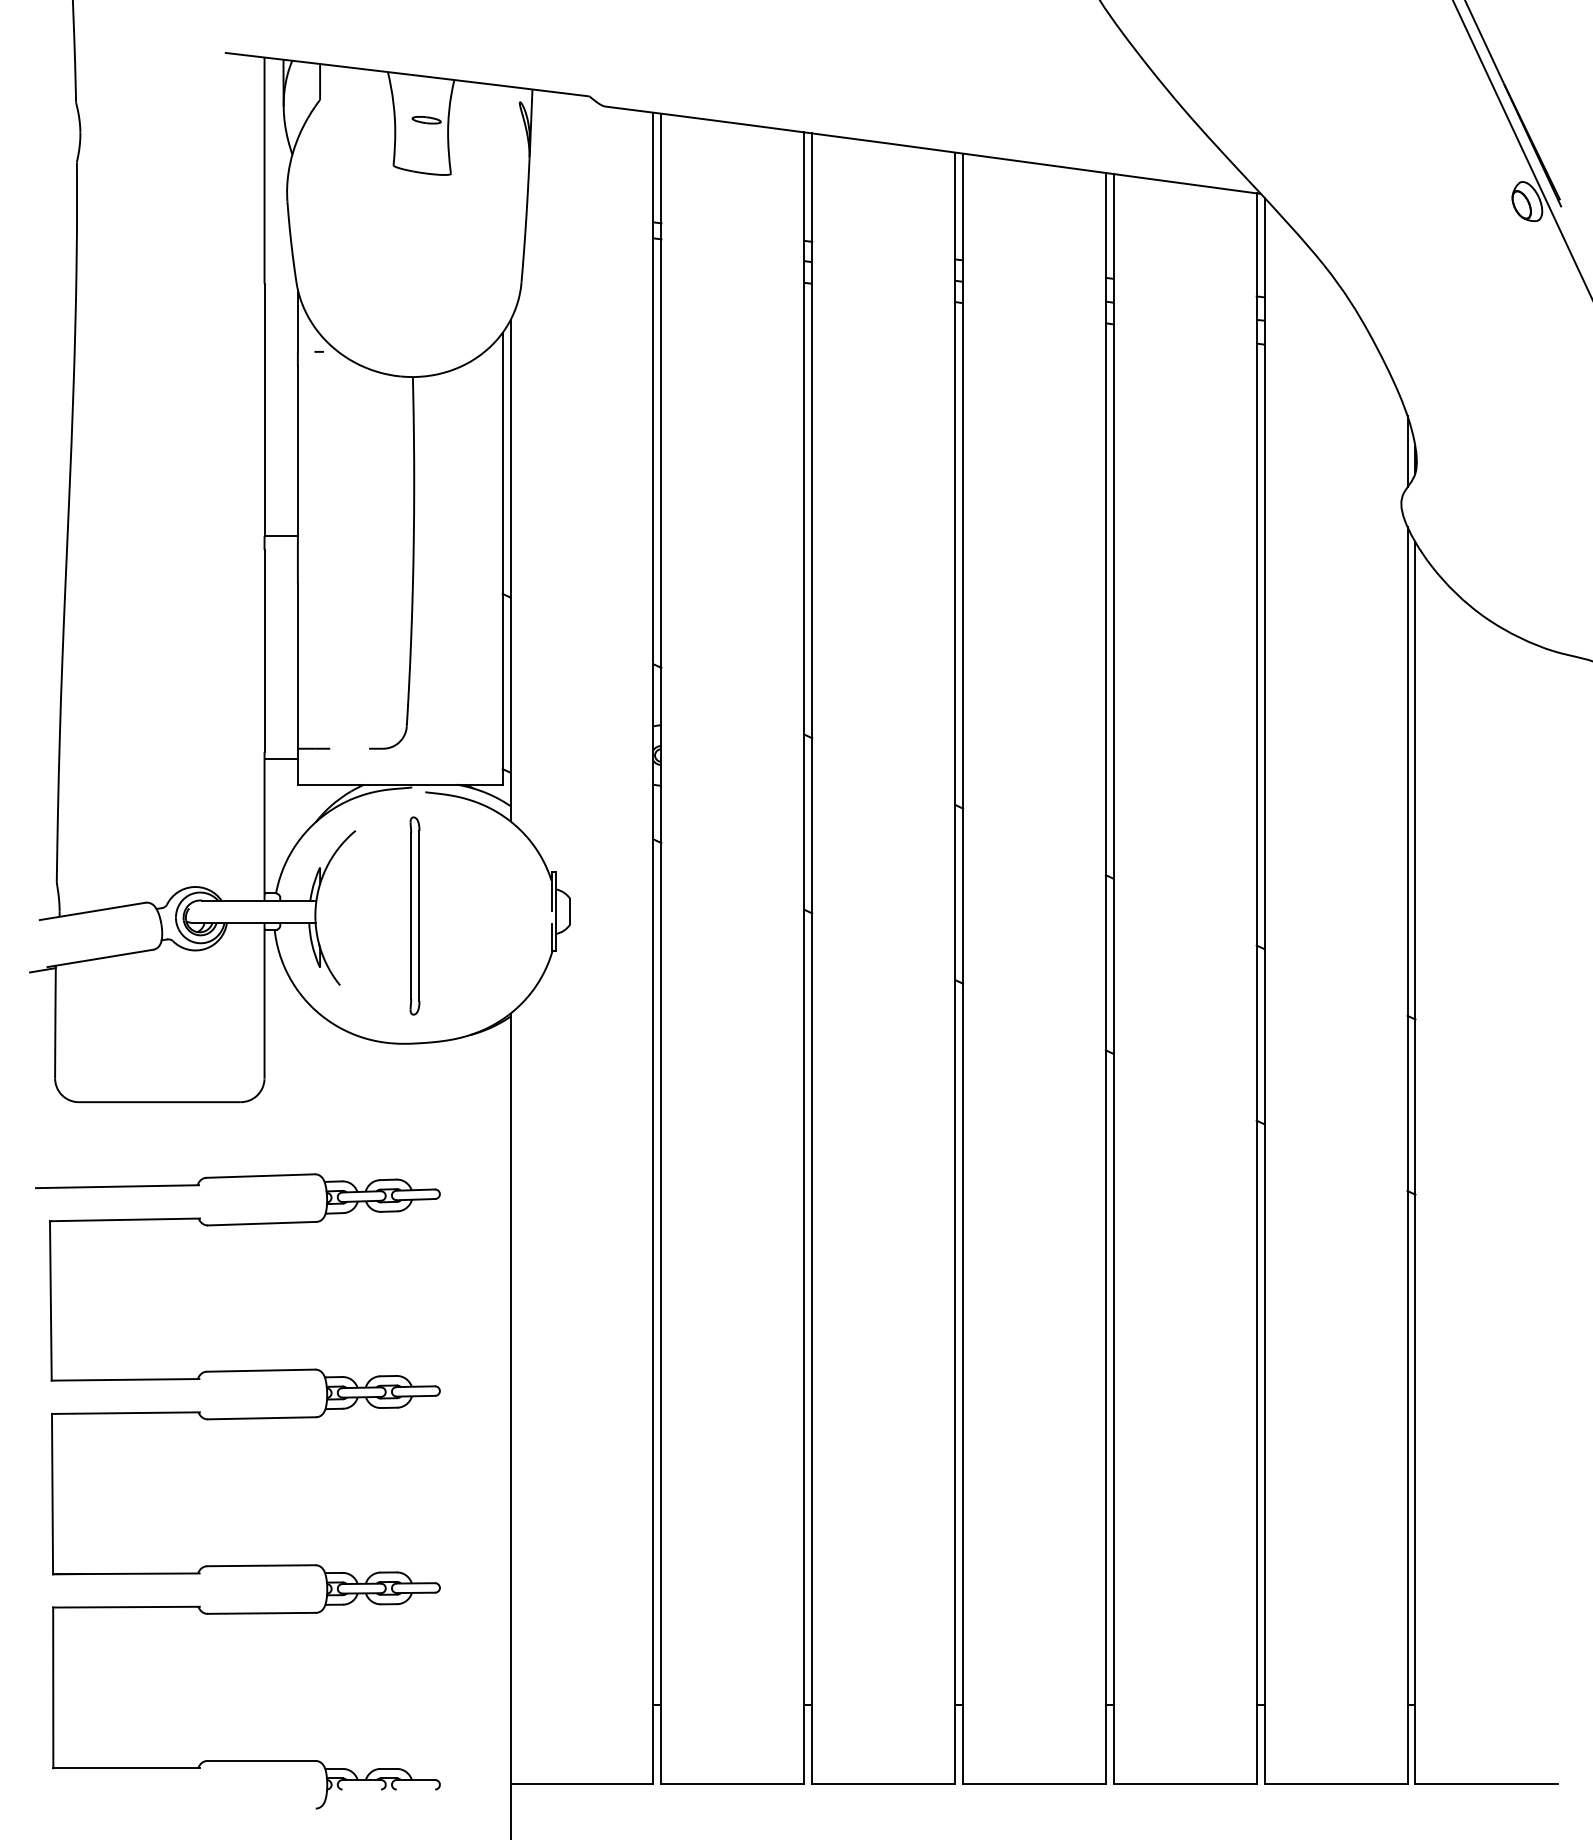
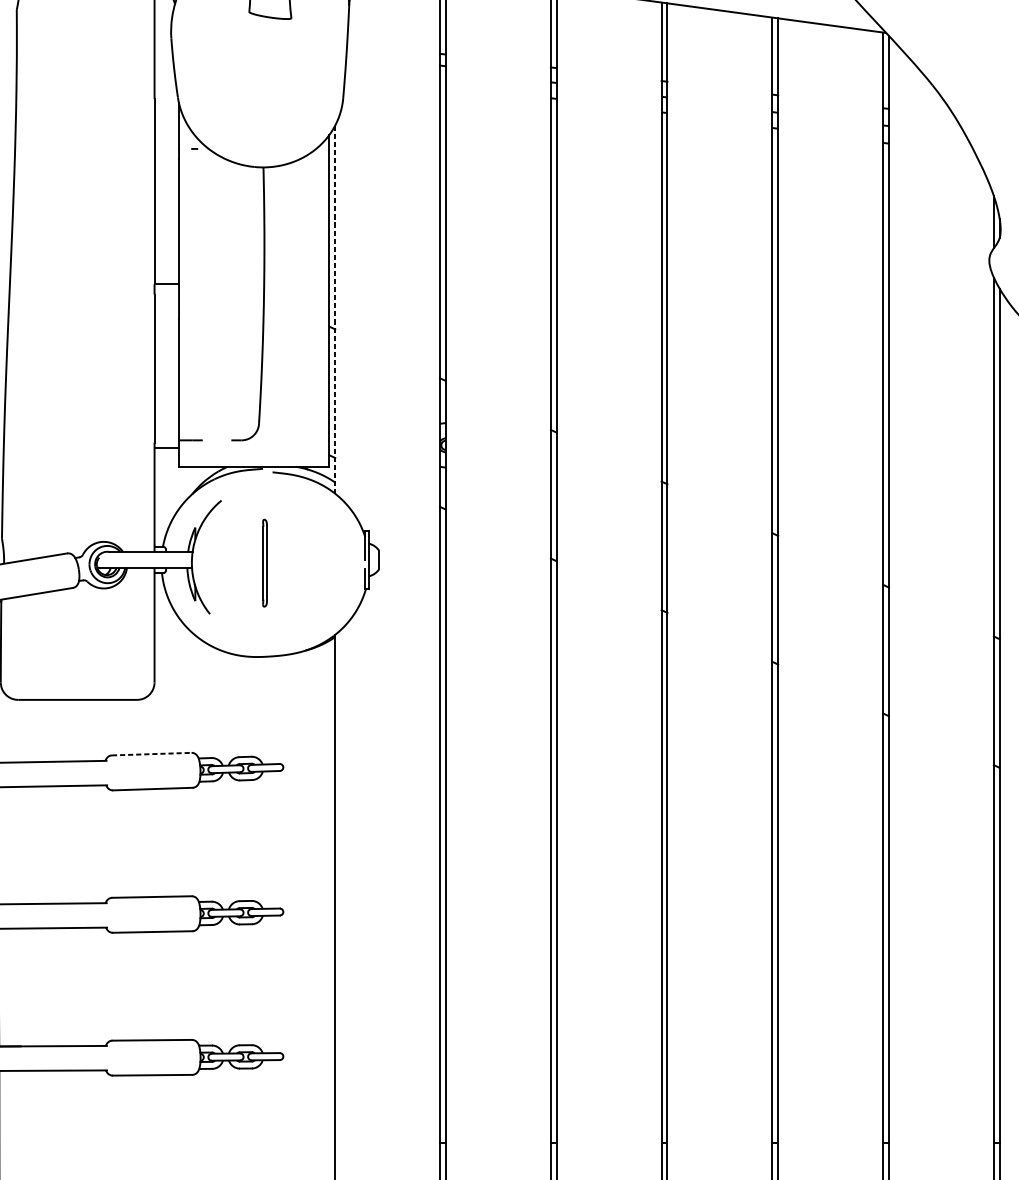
line: (510, 570) -> (335, 309), solid -> dashed
part: (414, 915) -> (264, 562), size x0.6
line: (261, 1176) -> (152, 754), solid -> dashed

